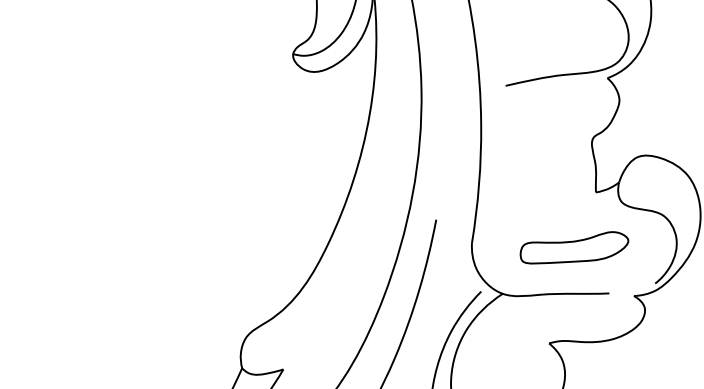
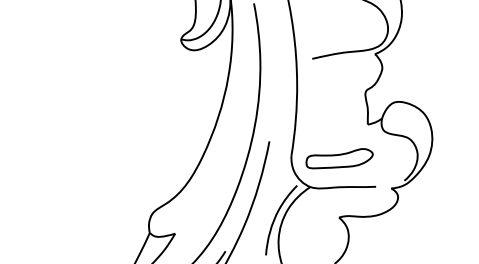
part: (574, 247) -> (339, 158), moved

